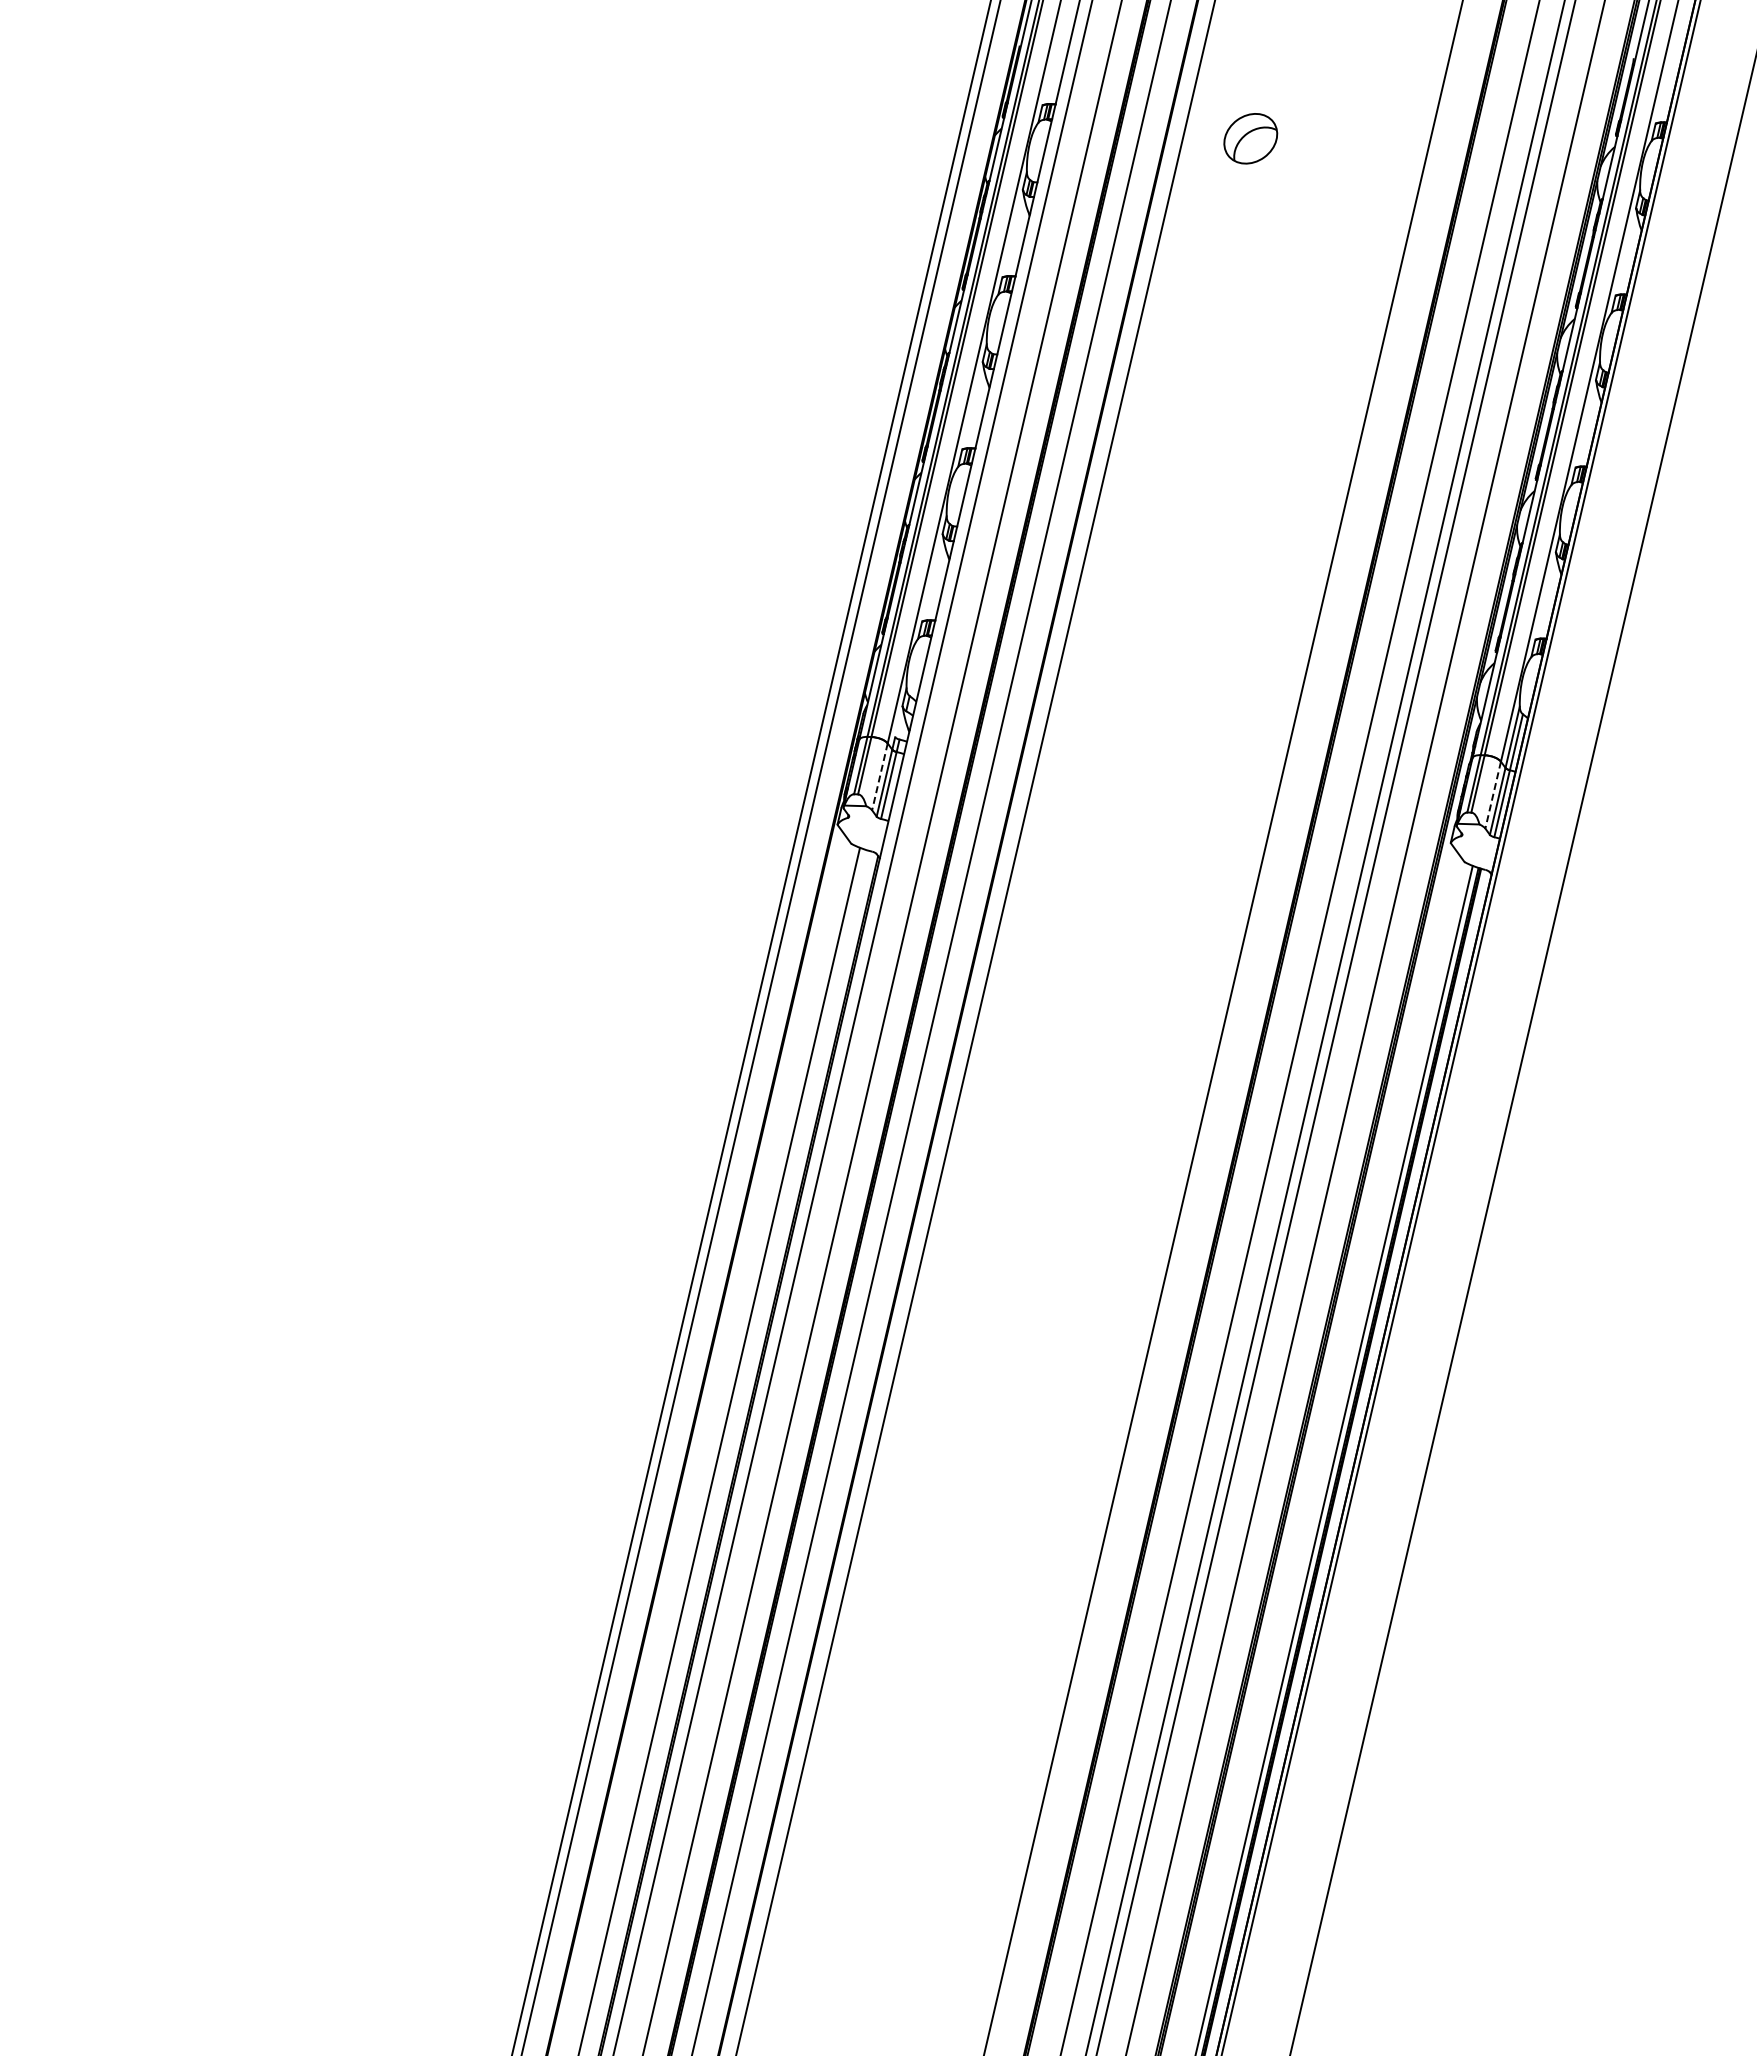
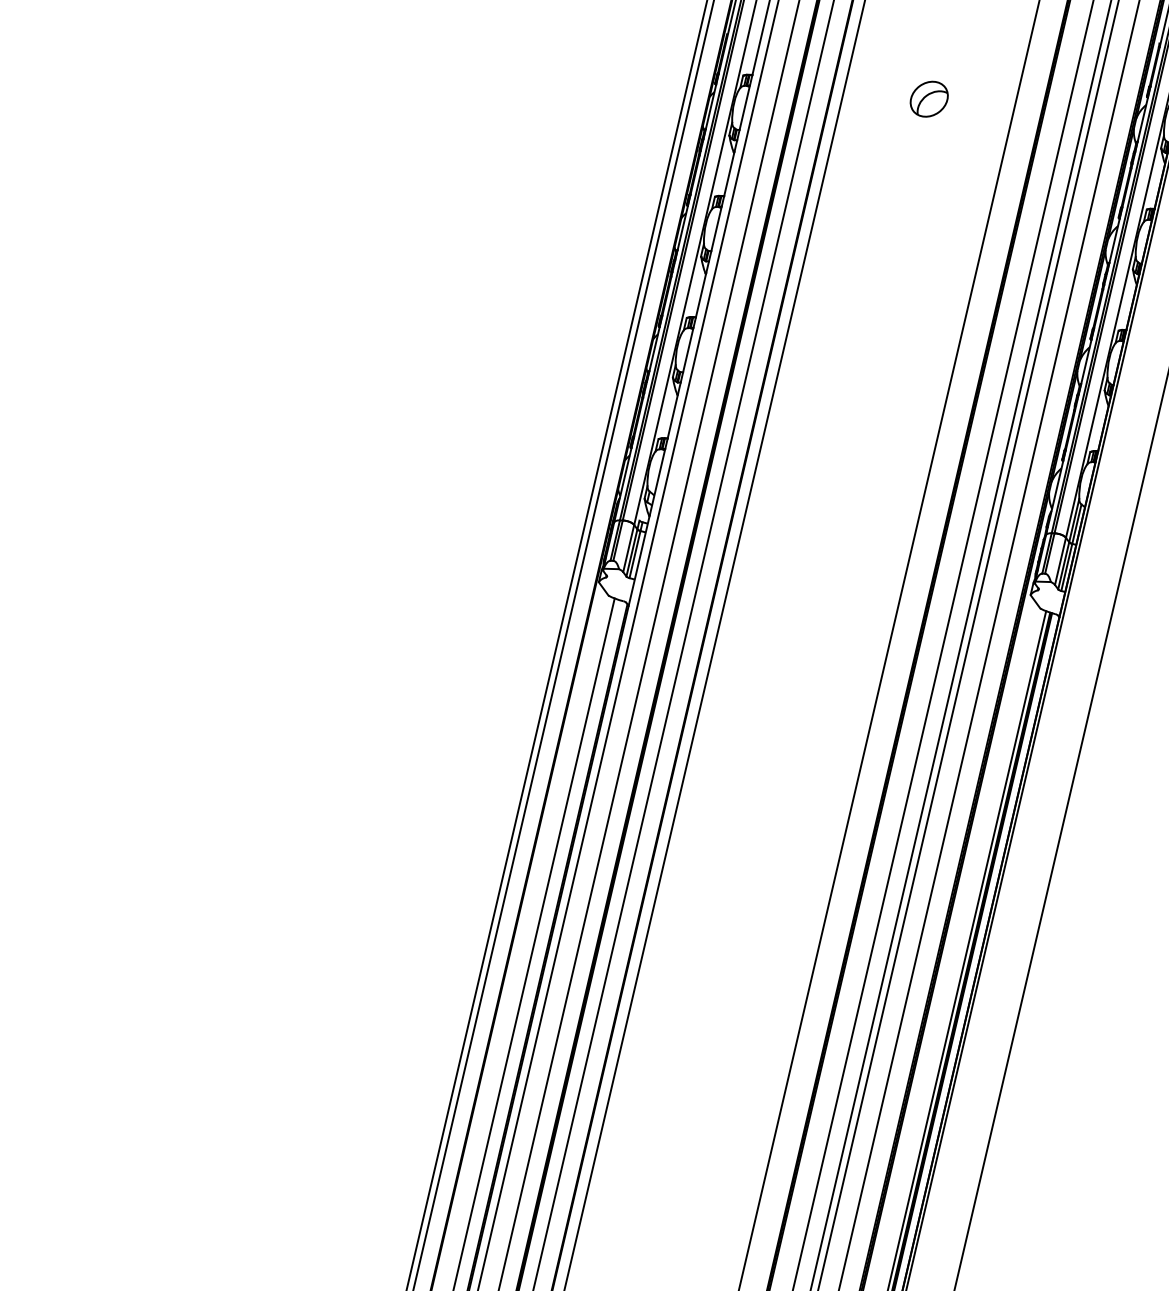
part: (1250, 138) -> (929, 99), moved
line: (879, 777) -> (628, 548), dashed -> solid
line: (1493, 795) -> (1060, 561), dashed -> solid

